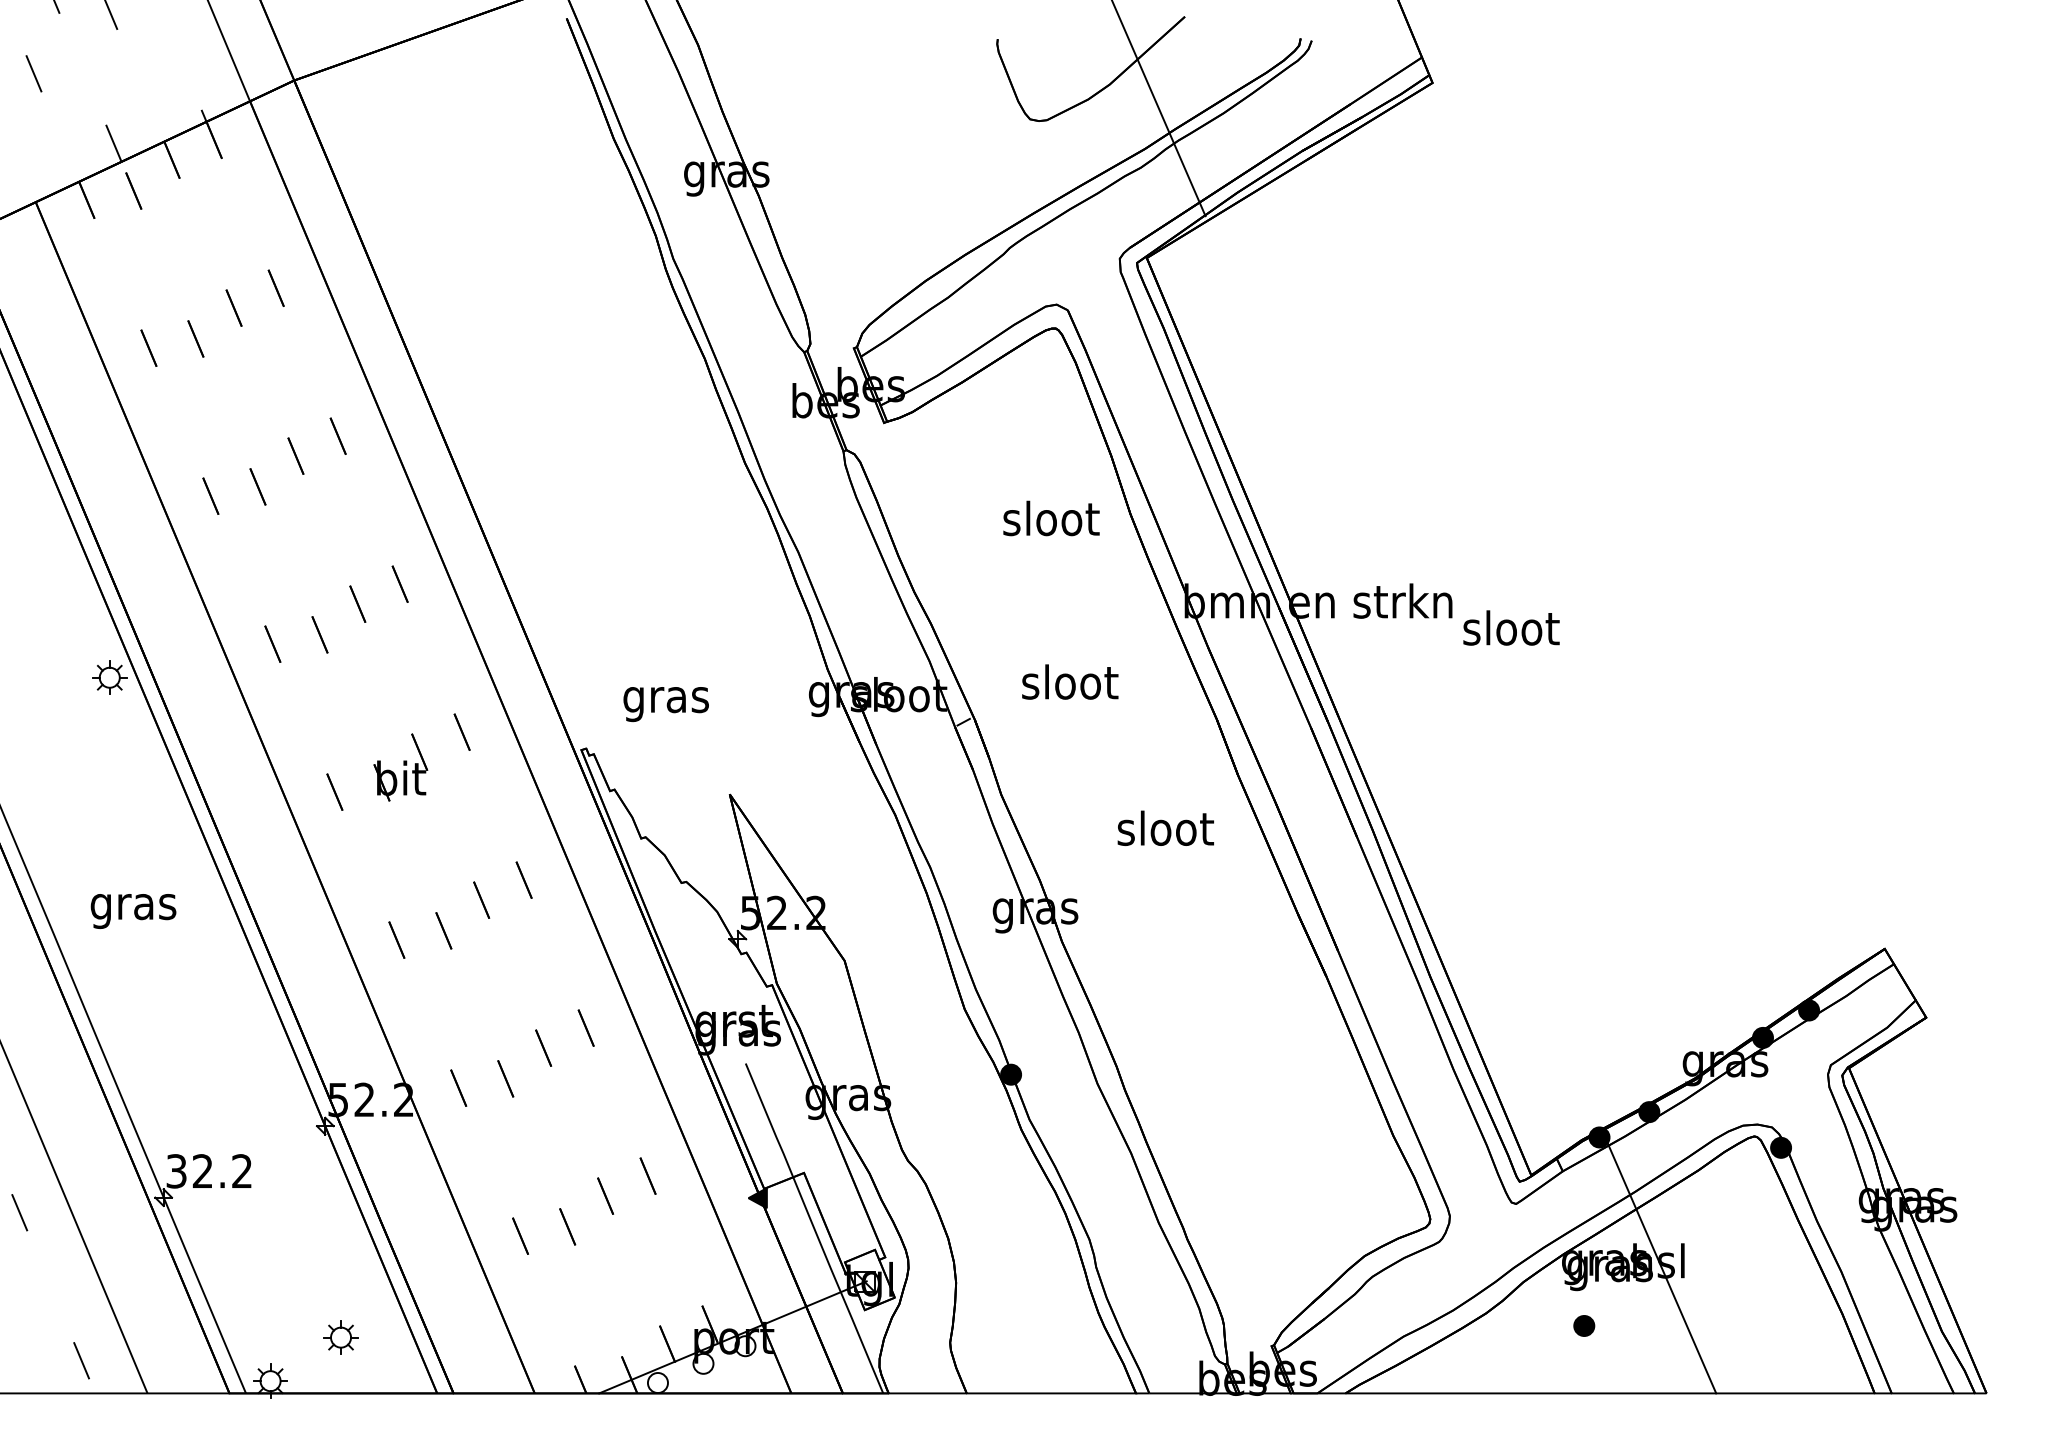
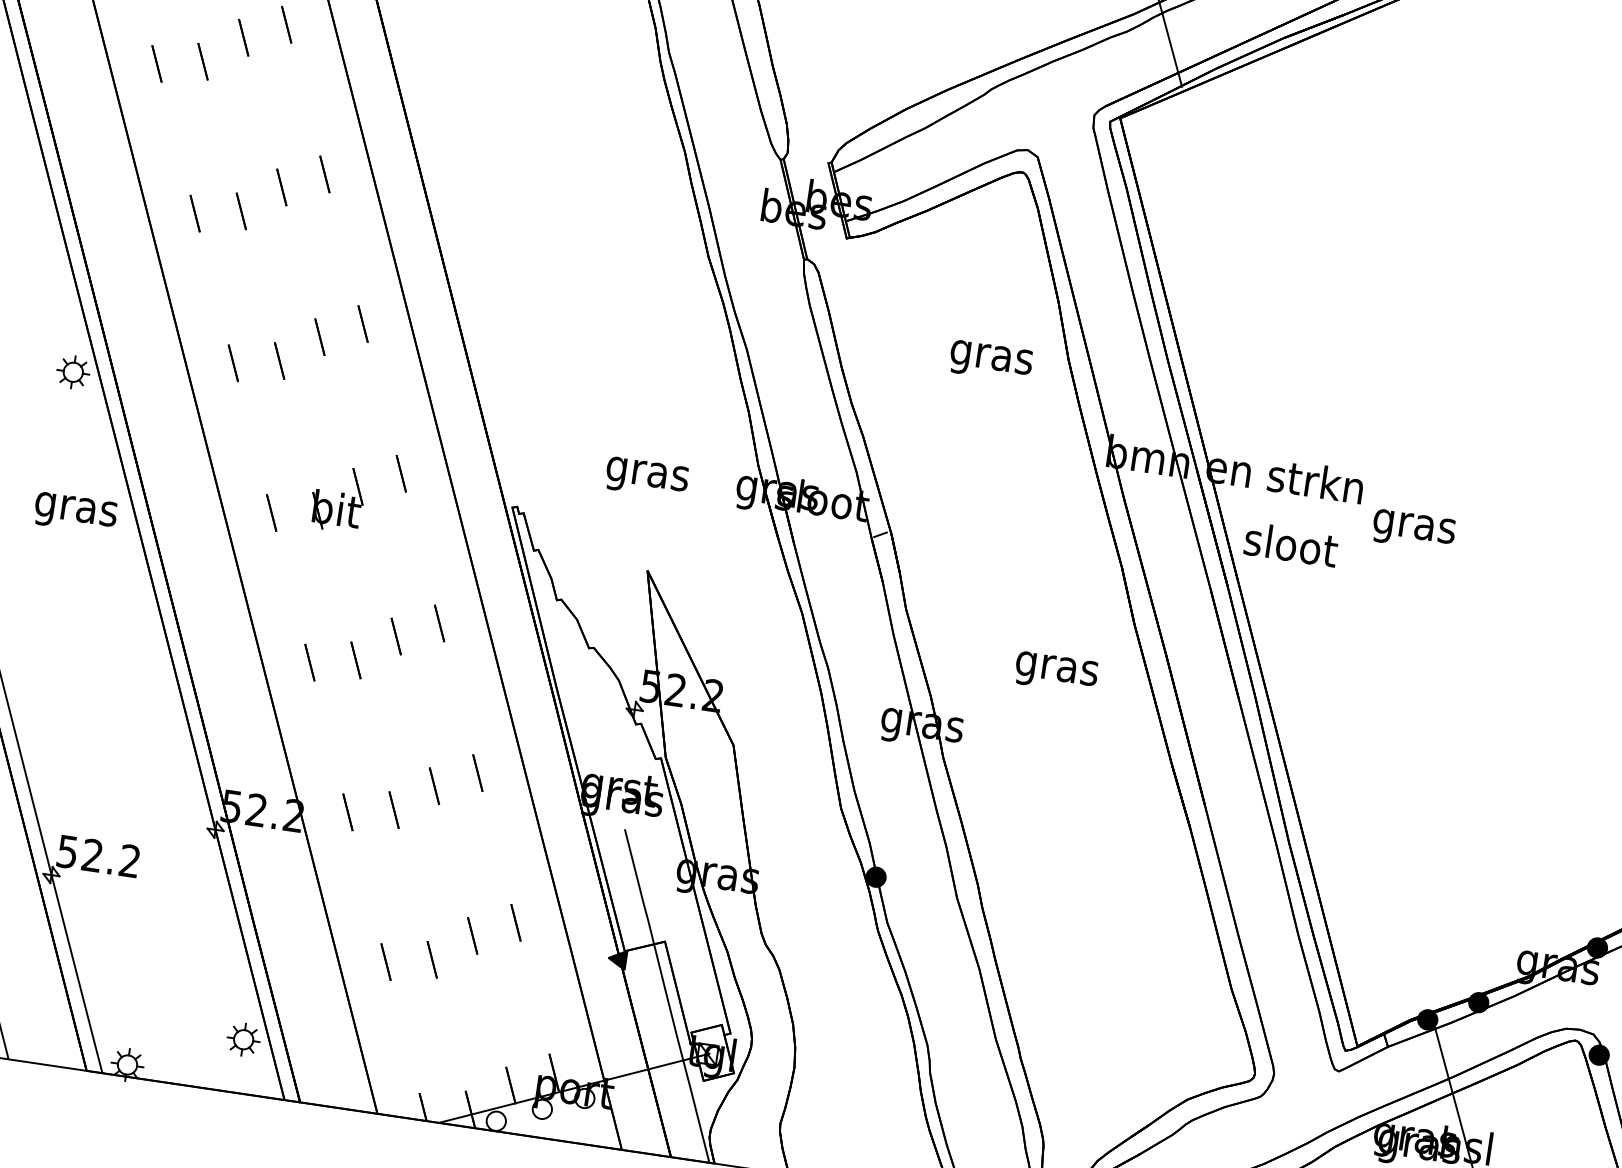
text: (1051, 522) -> (992, 356), sloot -> gras
text: (1511, 632) -> (1414, 526), sloot -> gras
text: (1070, 681) -> (1291, 544), moved
text: (665, 704) -> (646, 478), moved
text: (1165, 832) -> (1057, 668), sloot -> gras
text: (133, 911) -> (75, 513), moved
text: (176, 1171) -> (67, 852), 32.2 -> 52.2
part: (340, 1337) -> (243, 1039), moved

